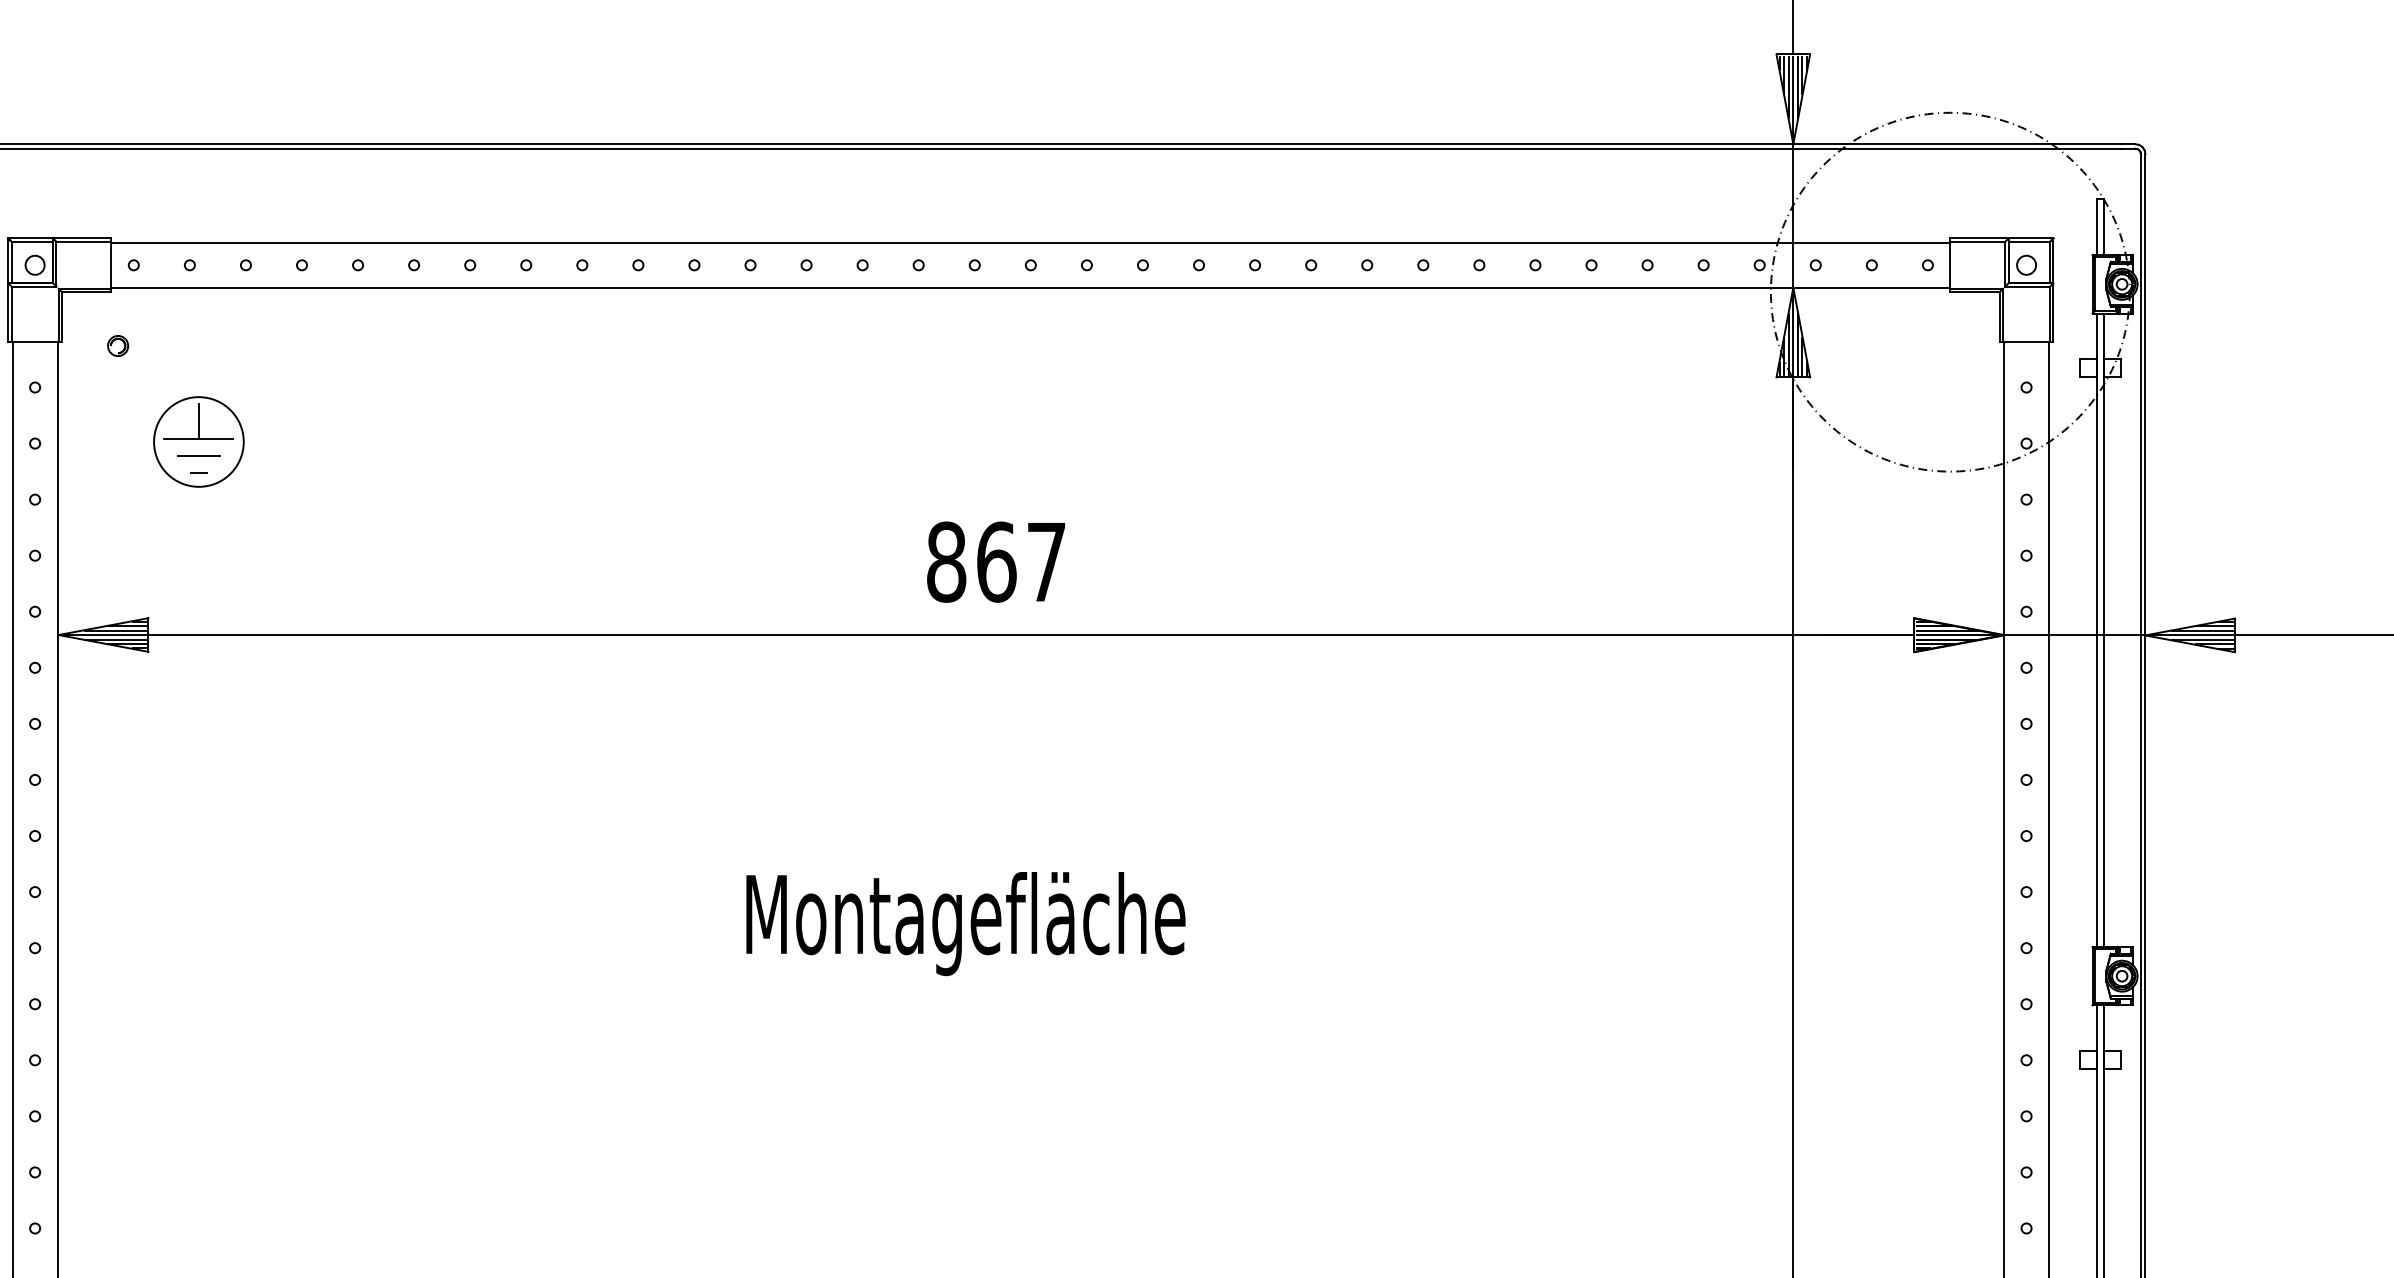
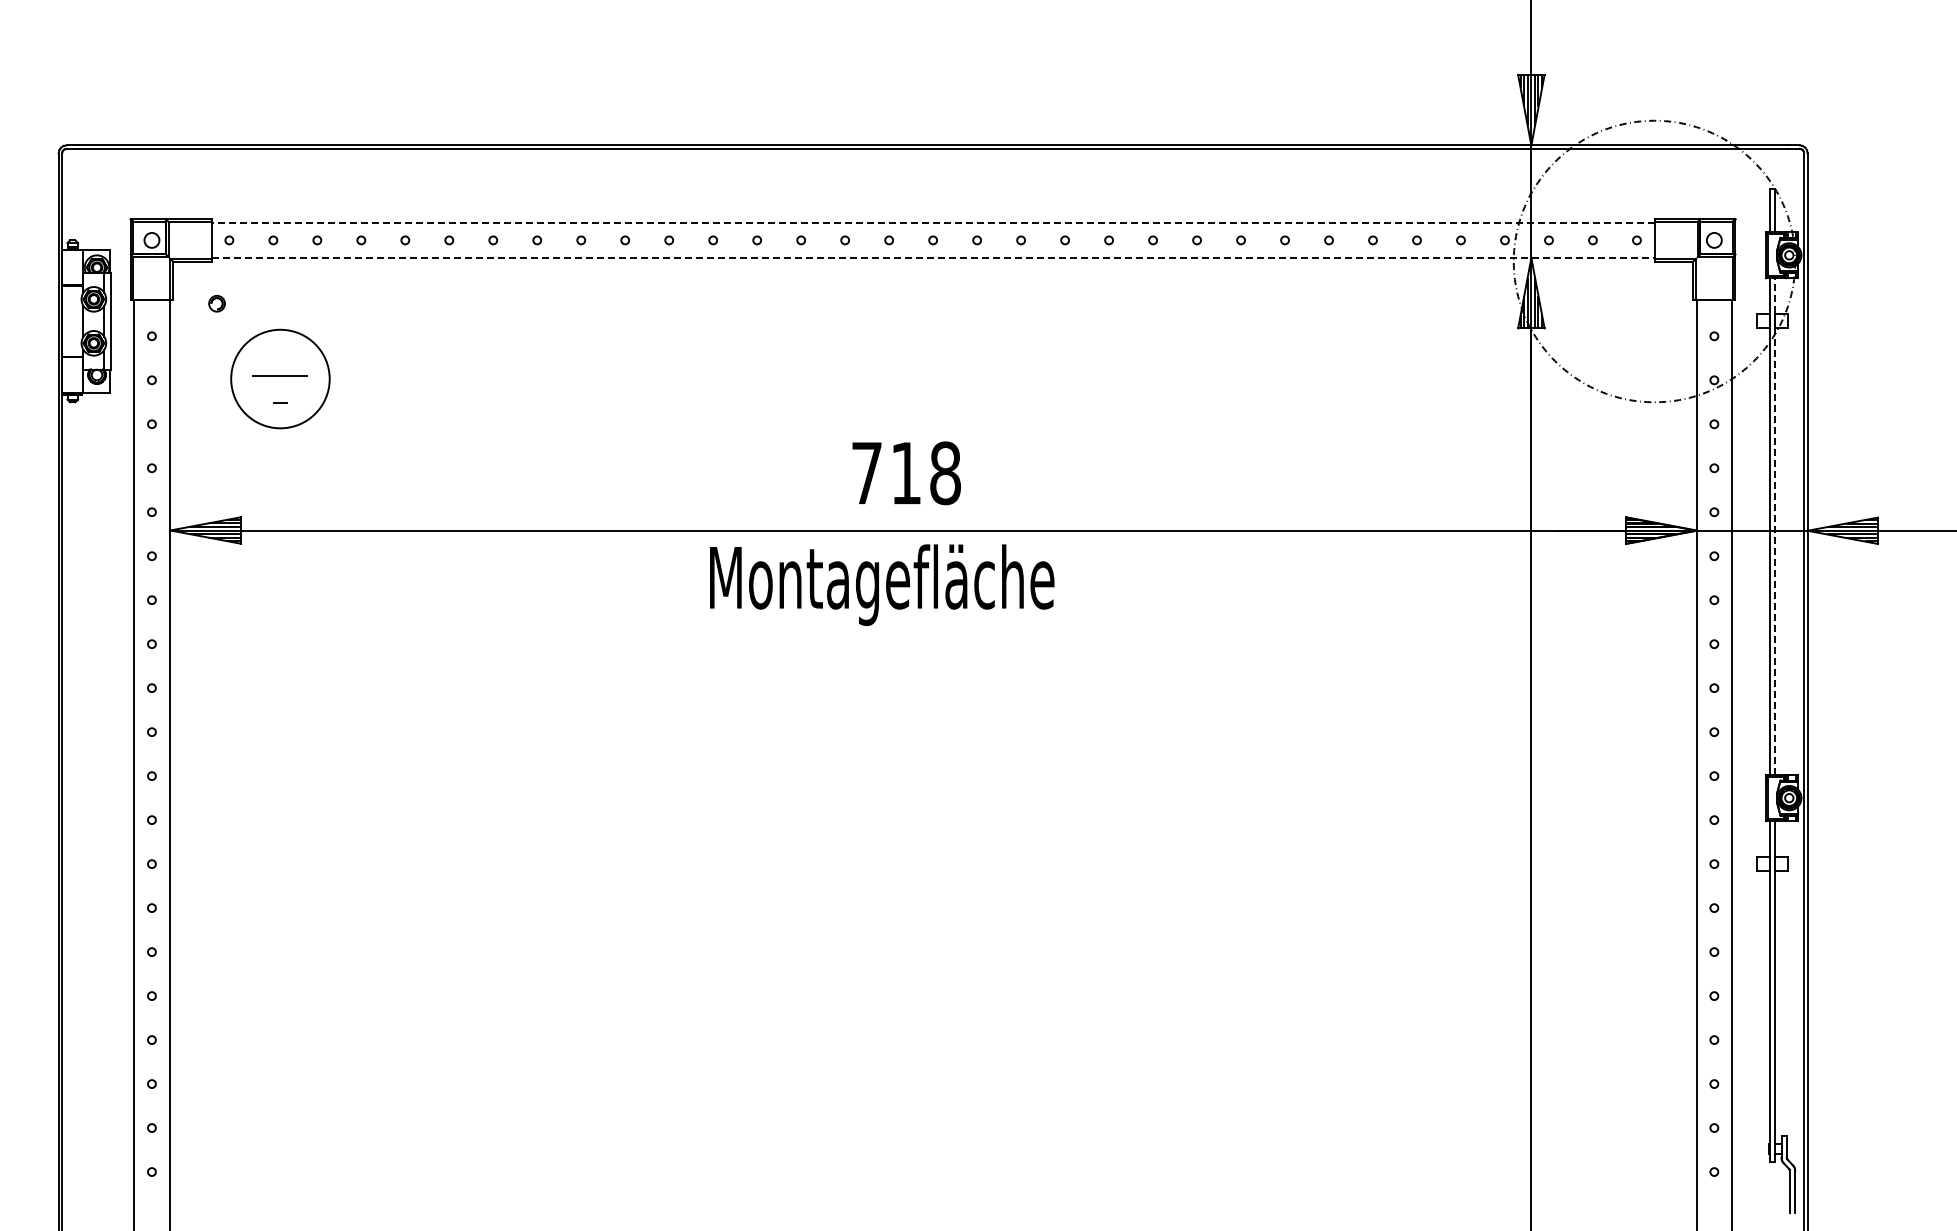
line: (1030, 242) -> (932, 222), solid -> dashed
line: (1031, 288) -> (933, 258), solid -> dashed
line: (198, 420) -> (280, 362), removed
circle: (198, 441) -> (280, 378), size x1.4
line: (198, 455) -> (280, 389), removed
text: (995, 562) -> (905, 473), 867 -> 718
line: (2104, 629) -> (1775, 526), solid -> dashed
text: (966, 923) -> (882, 584), moved

